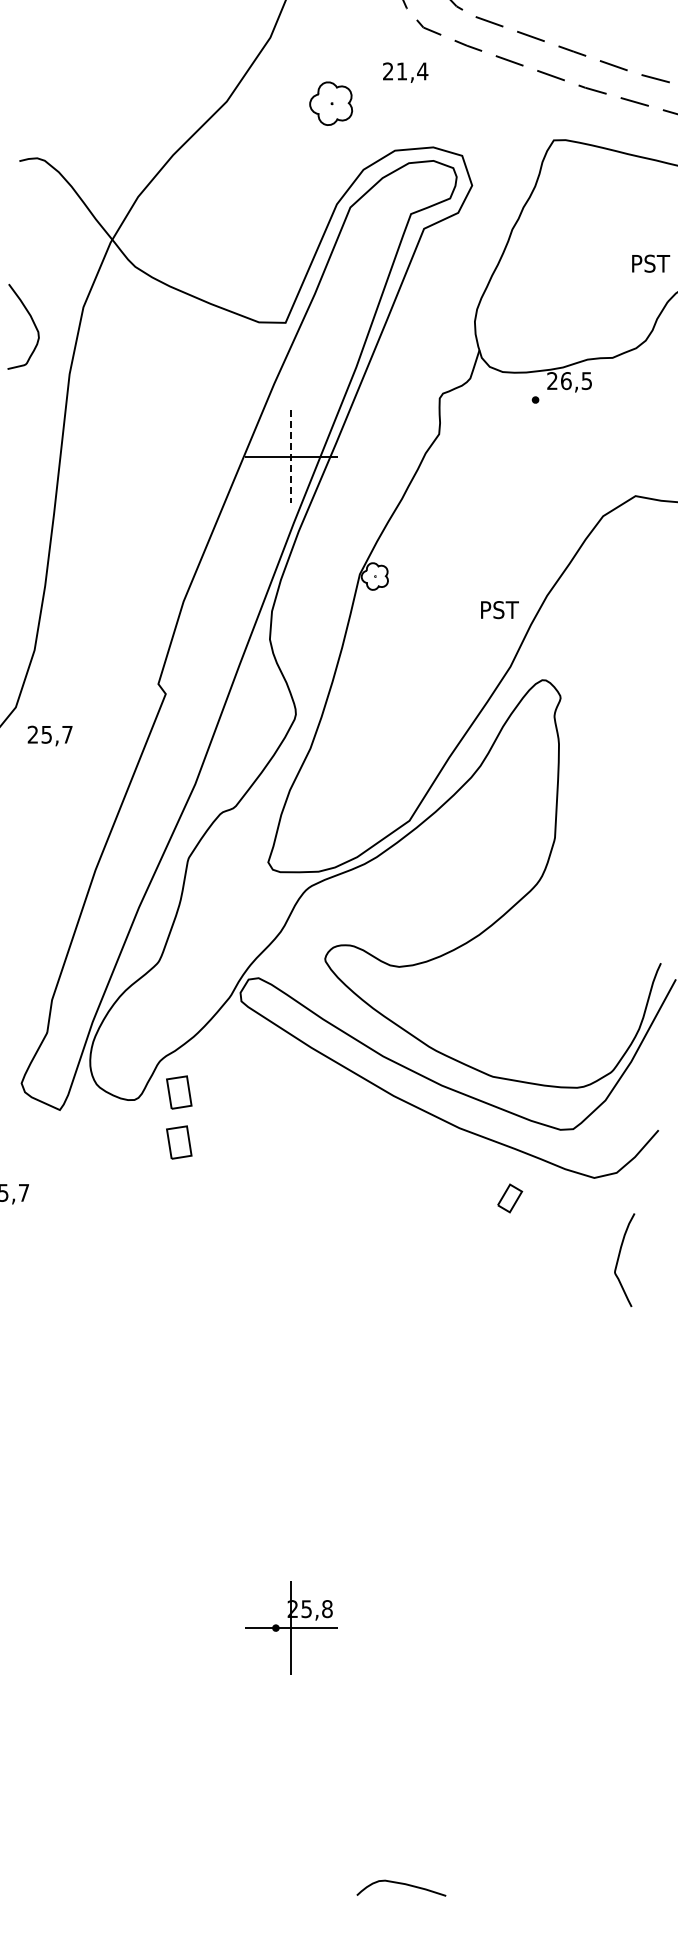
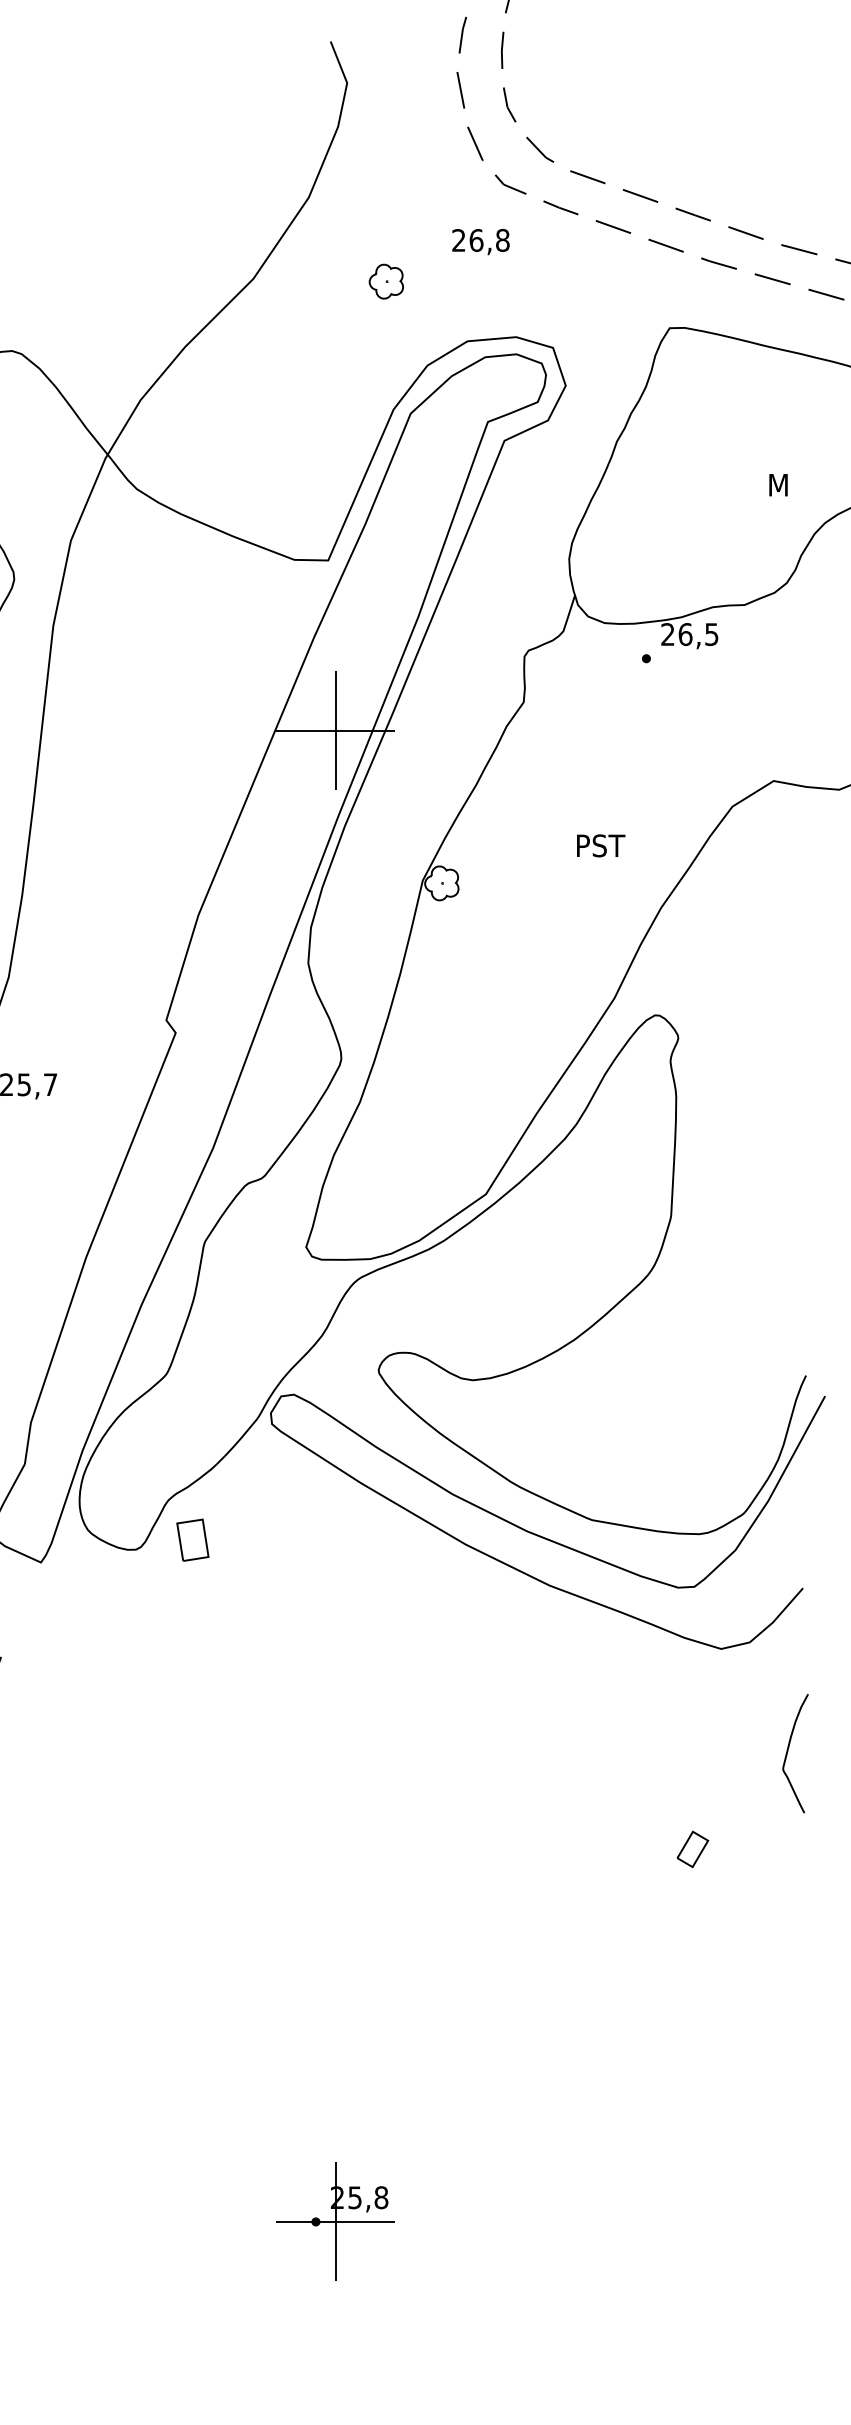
text: (412, 71) -> (489, 240), 21,4 -> 26,8
part: (331, 103) -> (386, 281), size x0.62
text: (652, 263) -> (795, 484), PST -> M
line: (291, 456) -> (335, 730), dashed -> solid
text: (499, 610) -> (600, 846), moved
part: (179, 1142) -> (193, 1603), removed
part: (510, 1198) -> (693, 1849), moved
curve: (619, 1258) -> (788, 1751), moved

